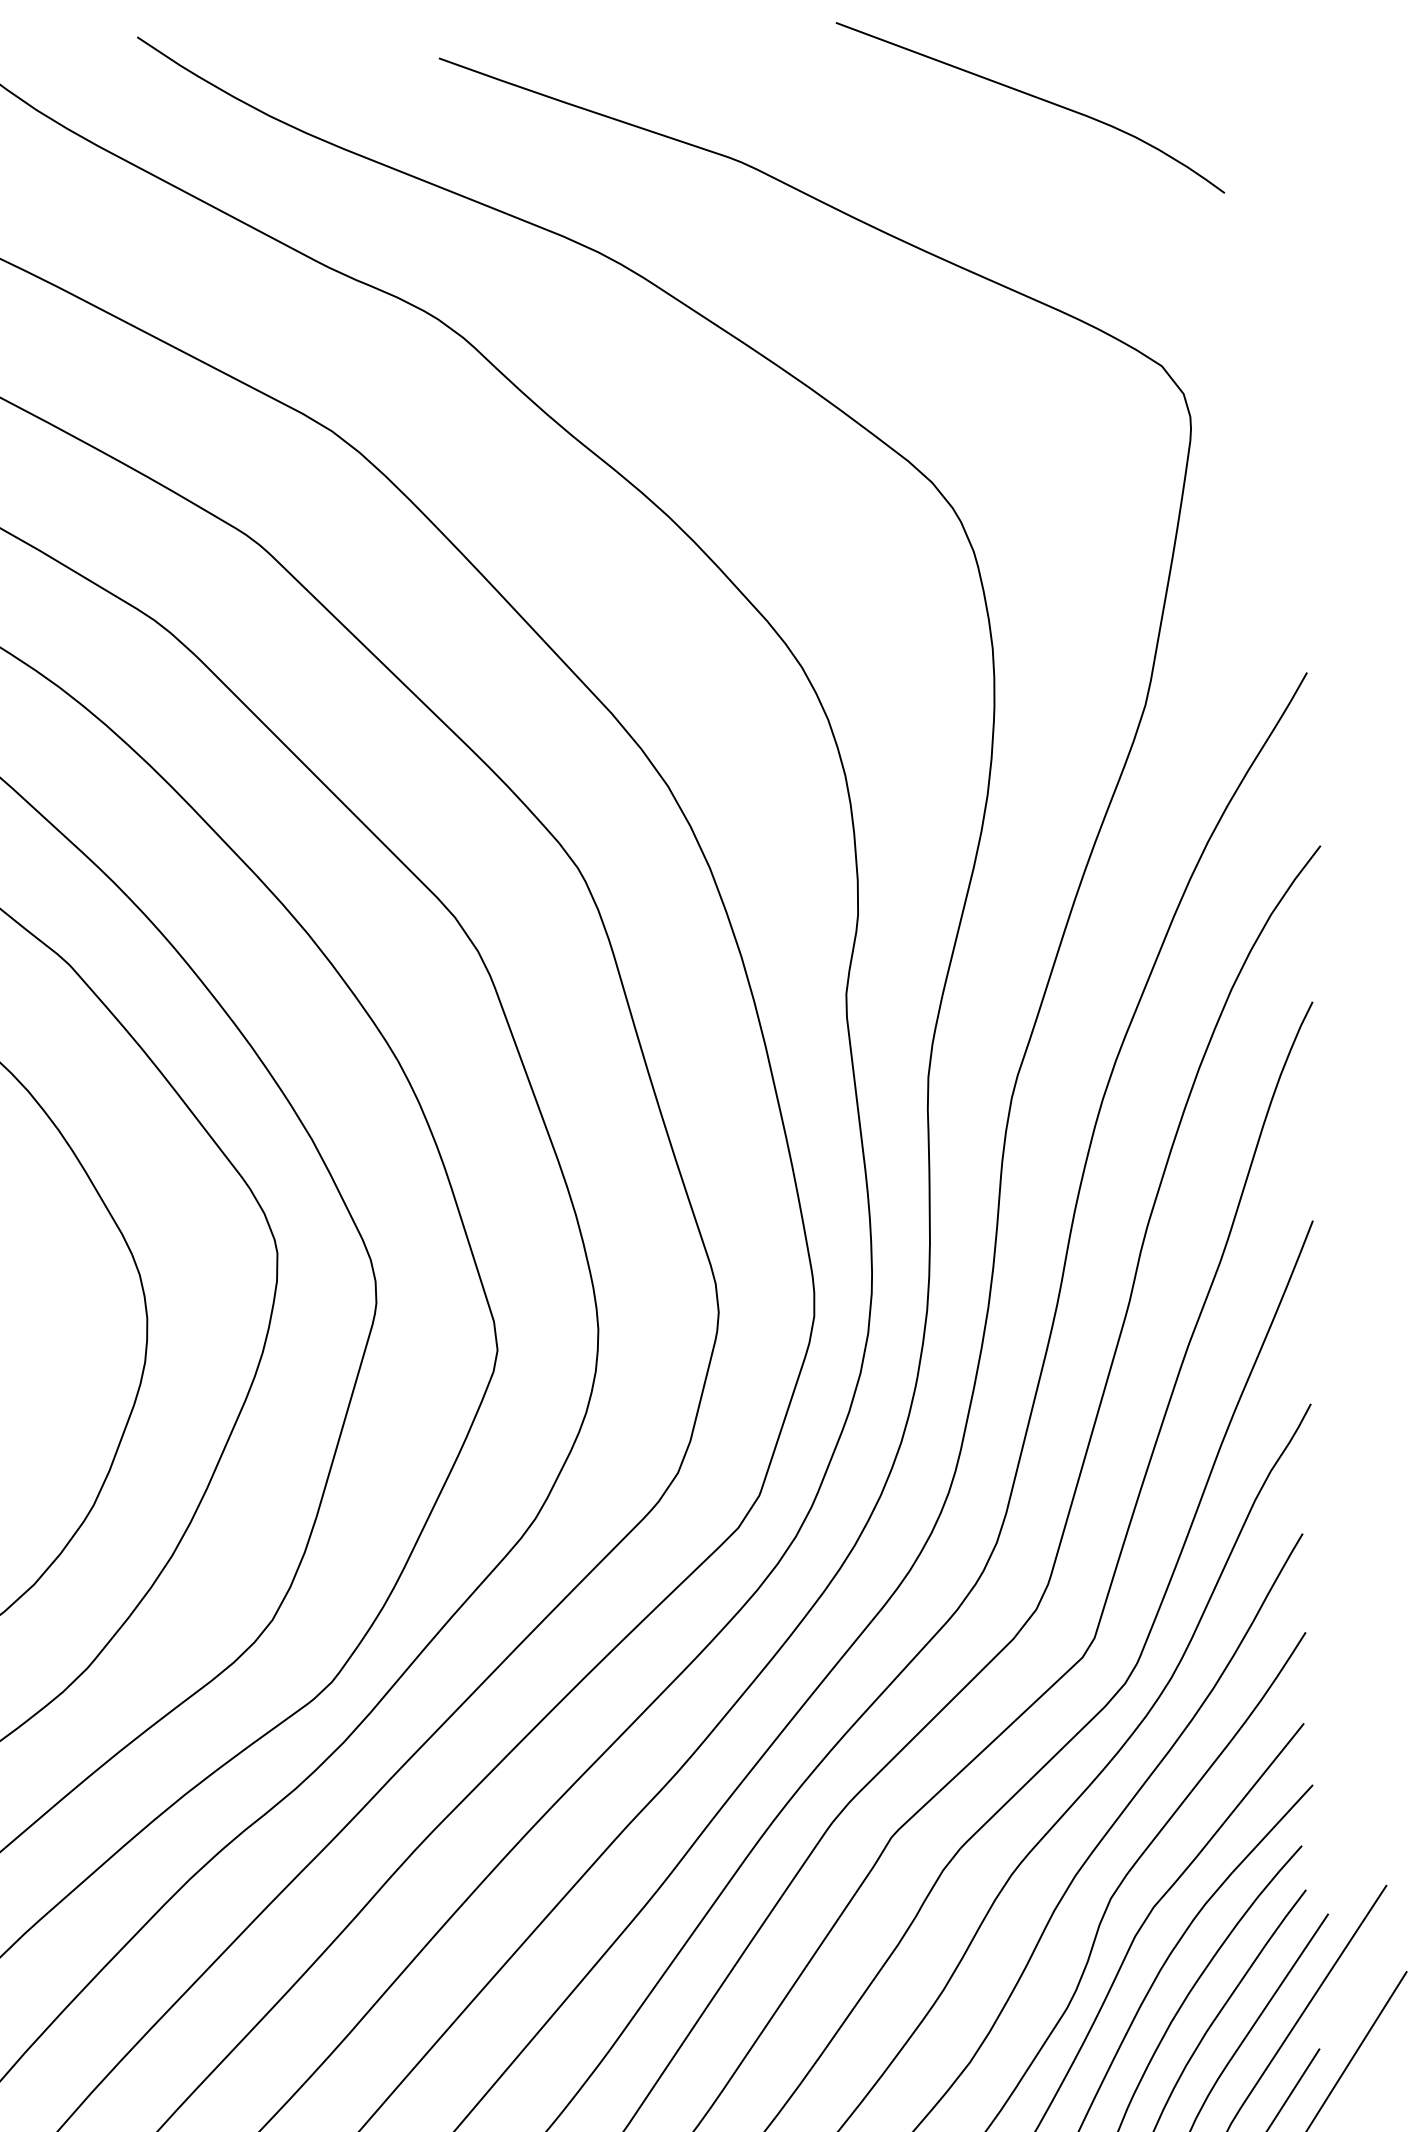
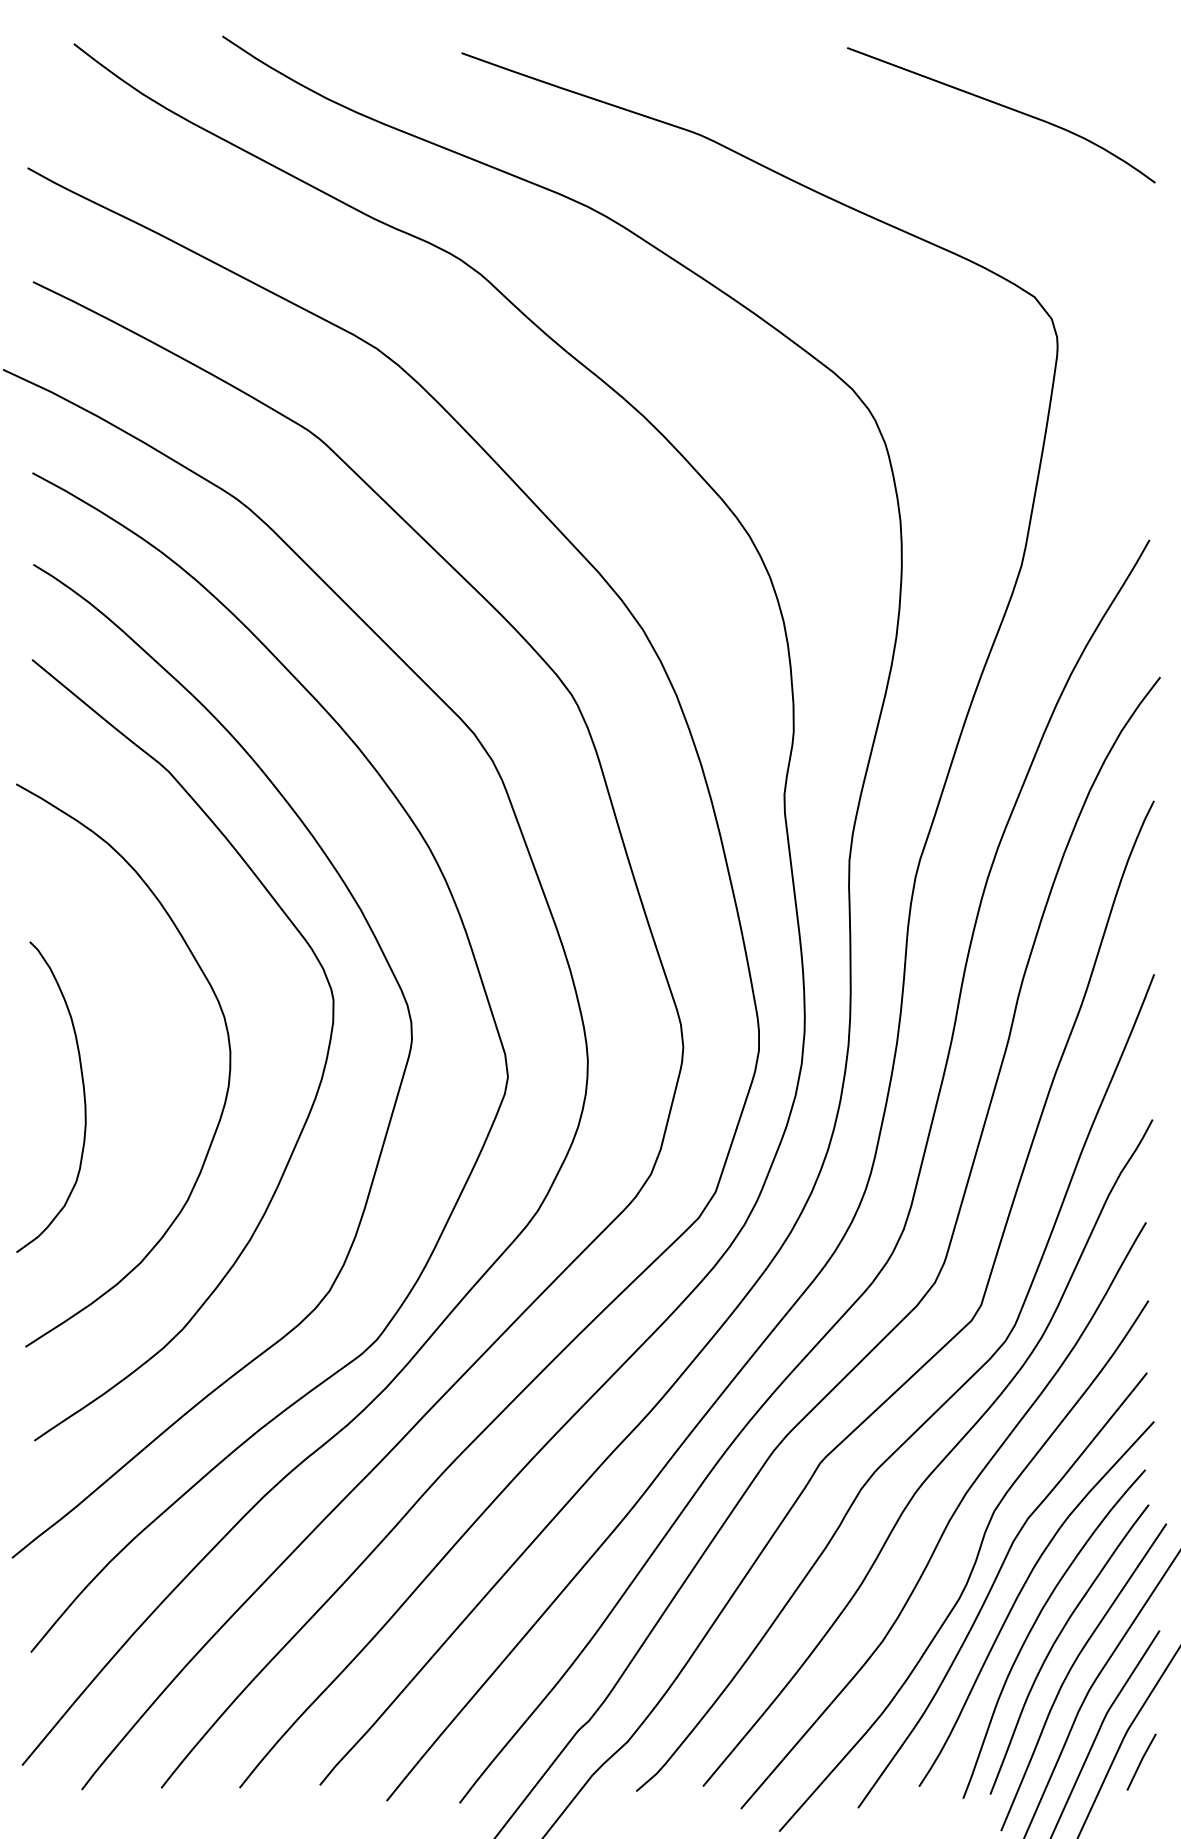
curve: (1034, 97) -> (1004, 107), moved

